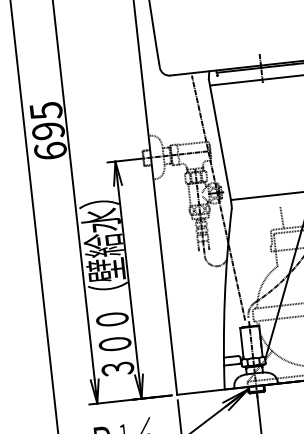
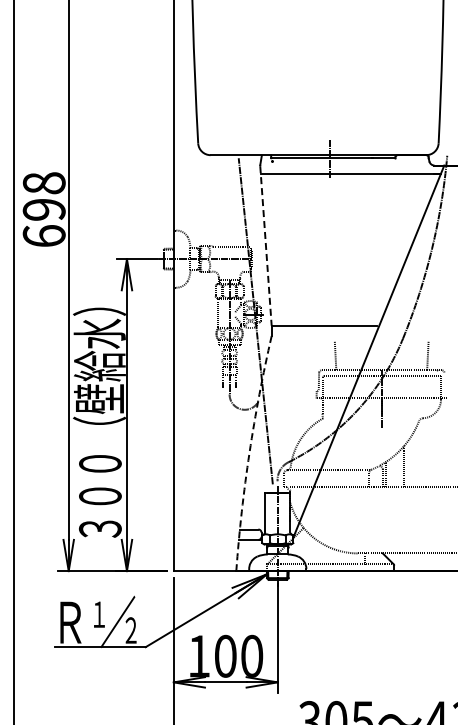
text: (45, 111) -> (43, 183), 695 -> 698
line: (219, 139) -> (265, 245), solid -> dashed
arc: (224, 298) -> (249, 452), solid -> dashed

